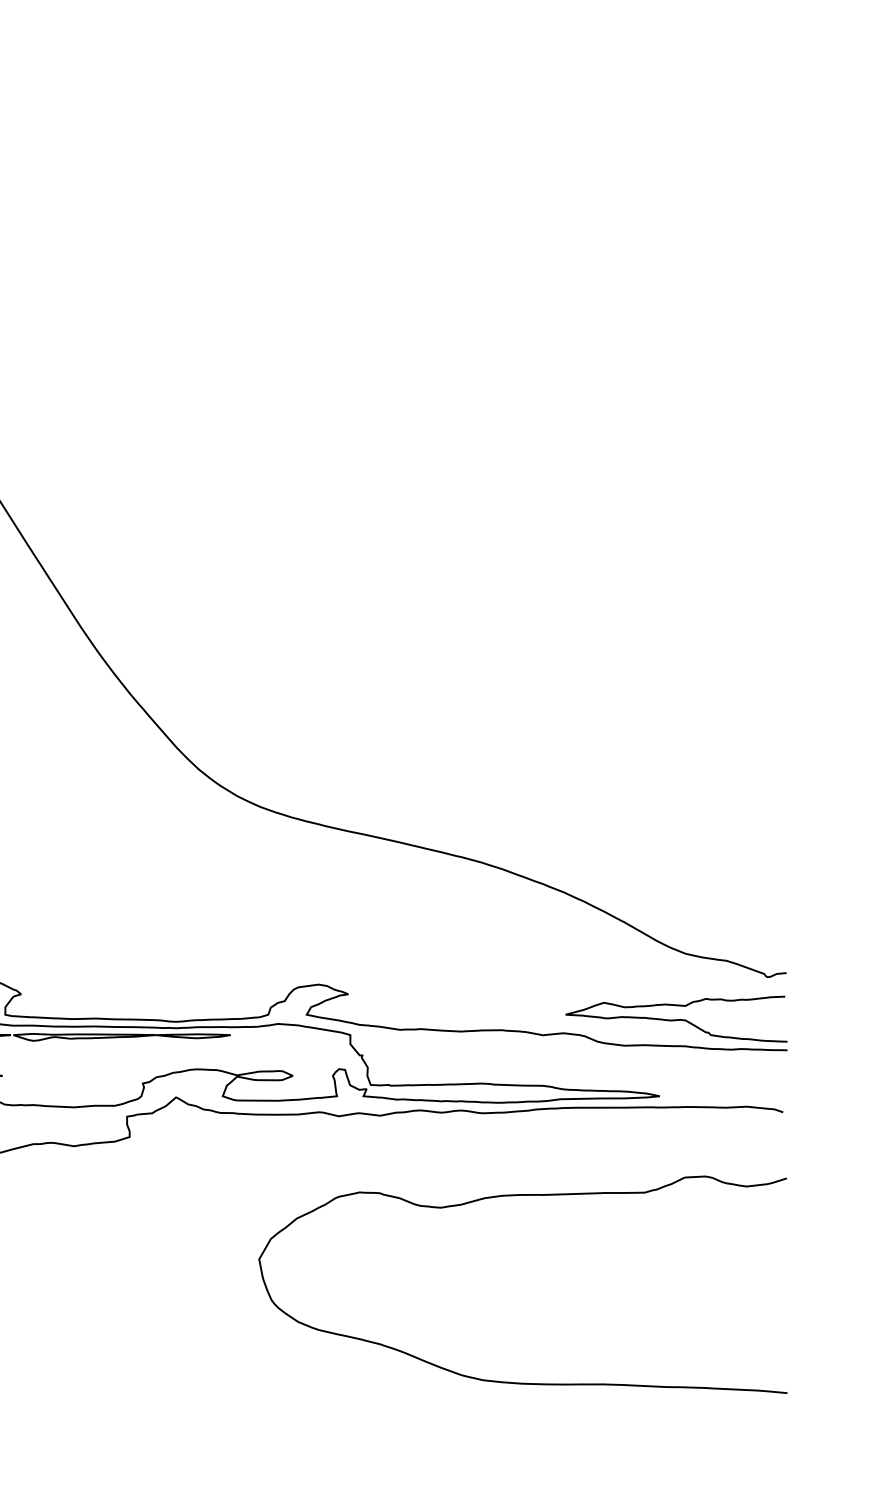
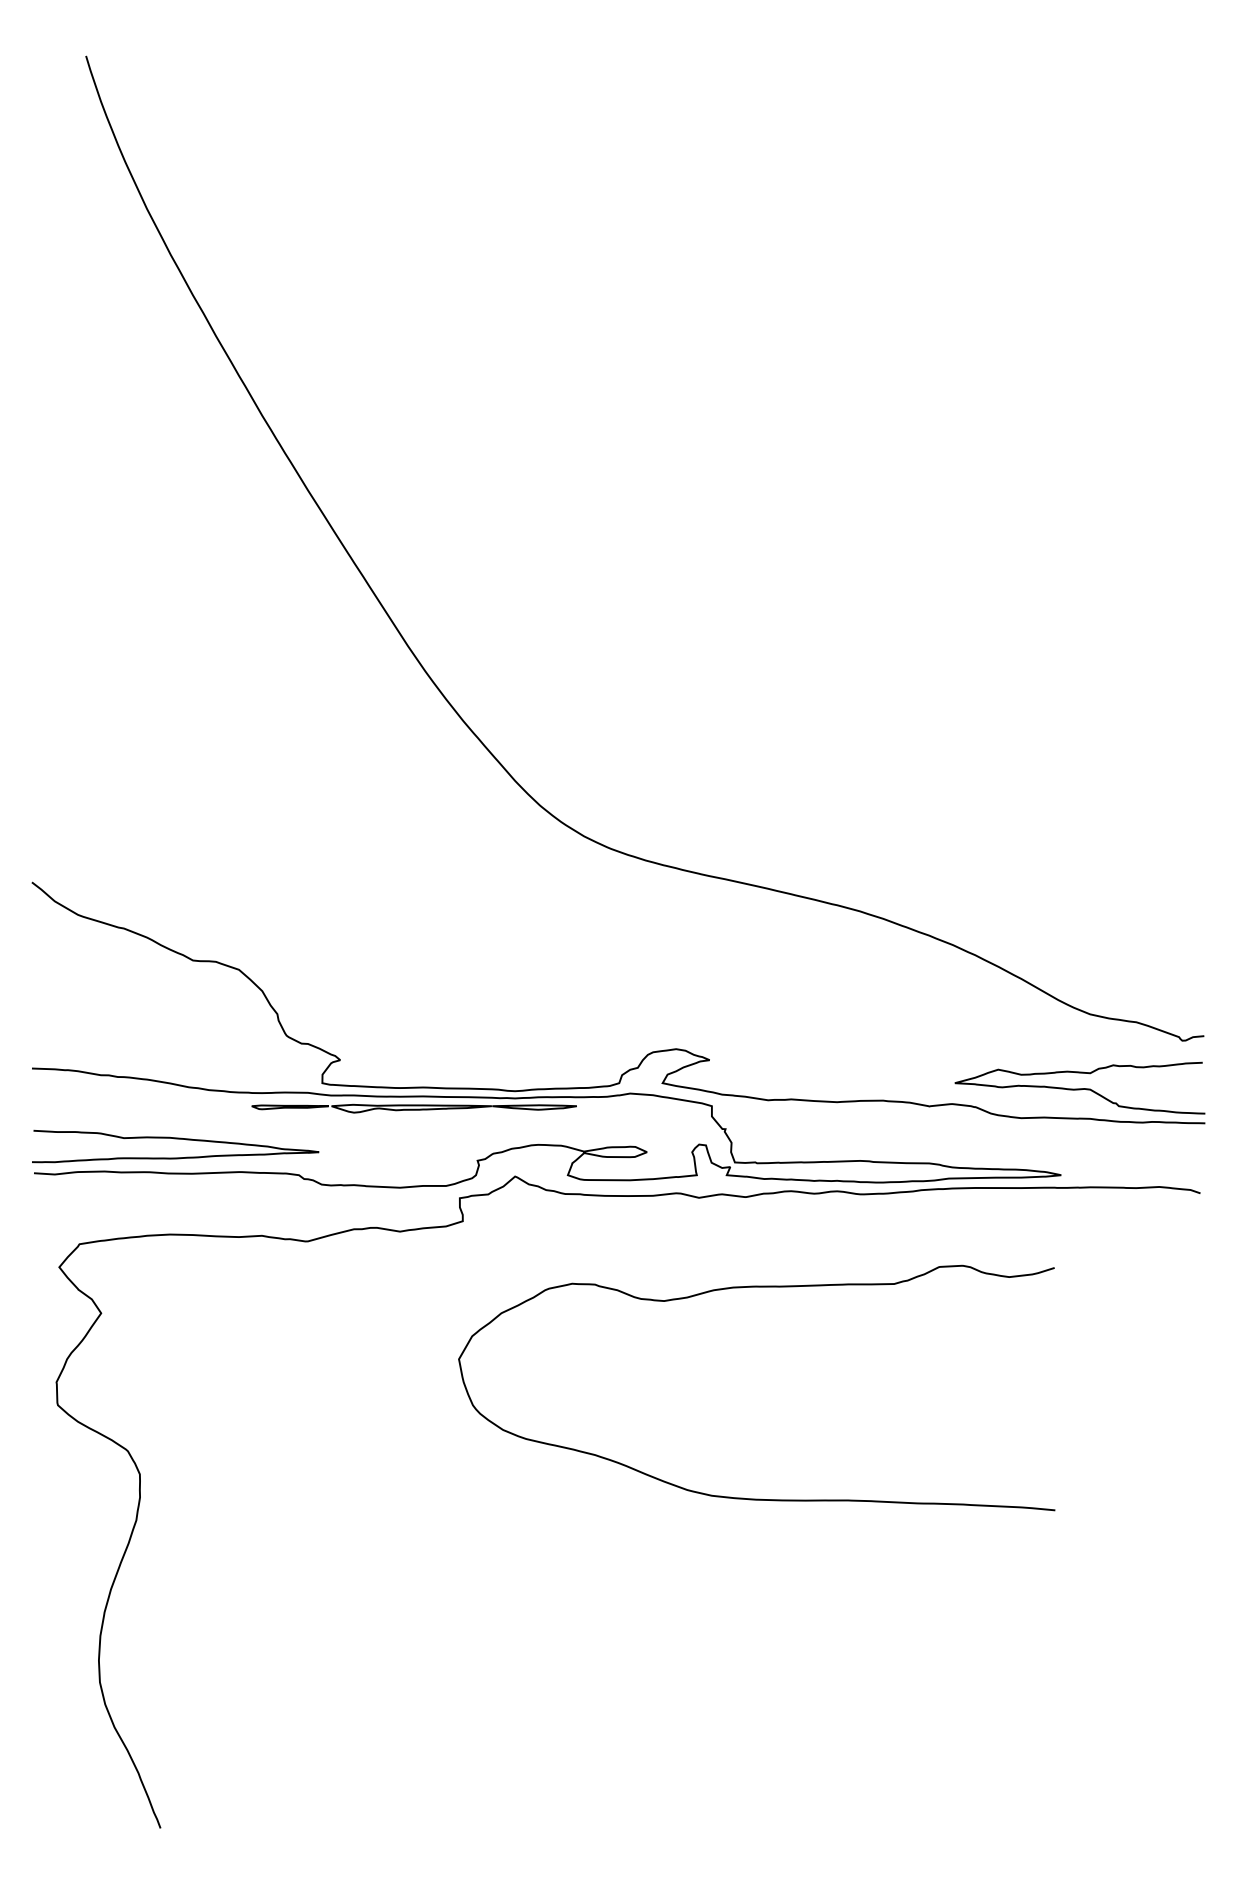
curve: (522, 1195) -> (756, 1287), moved

